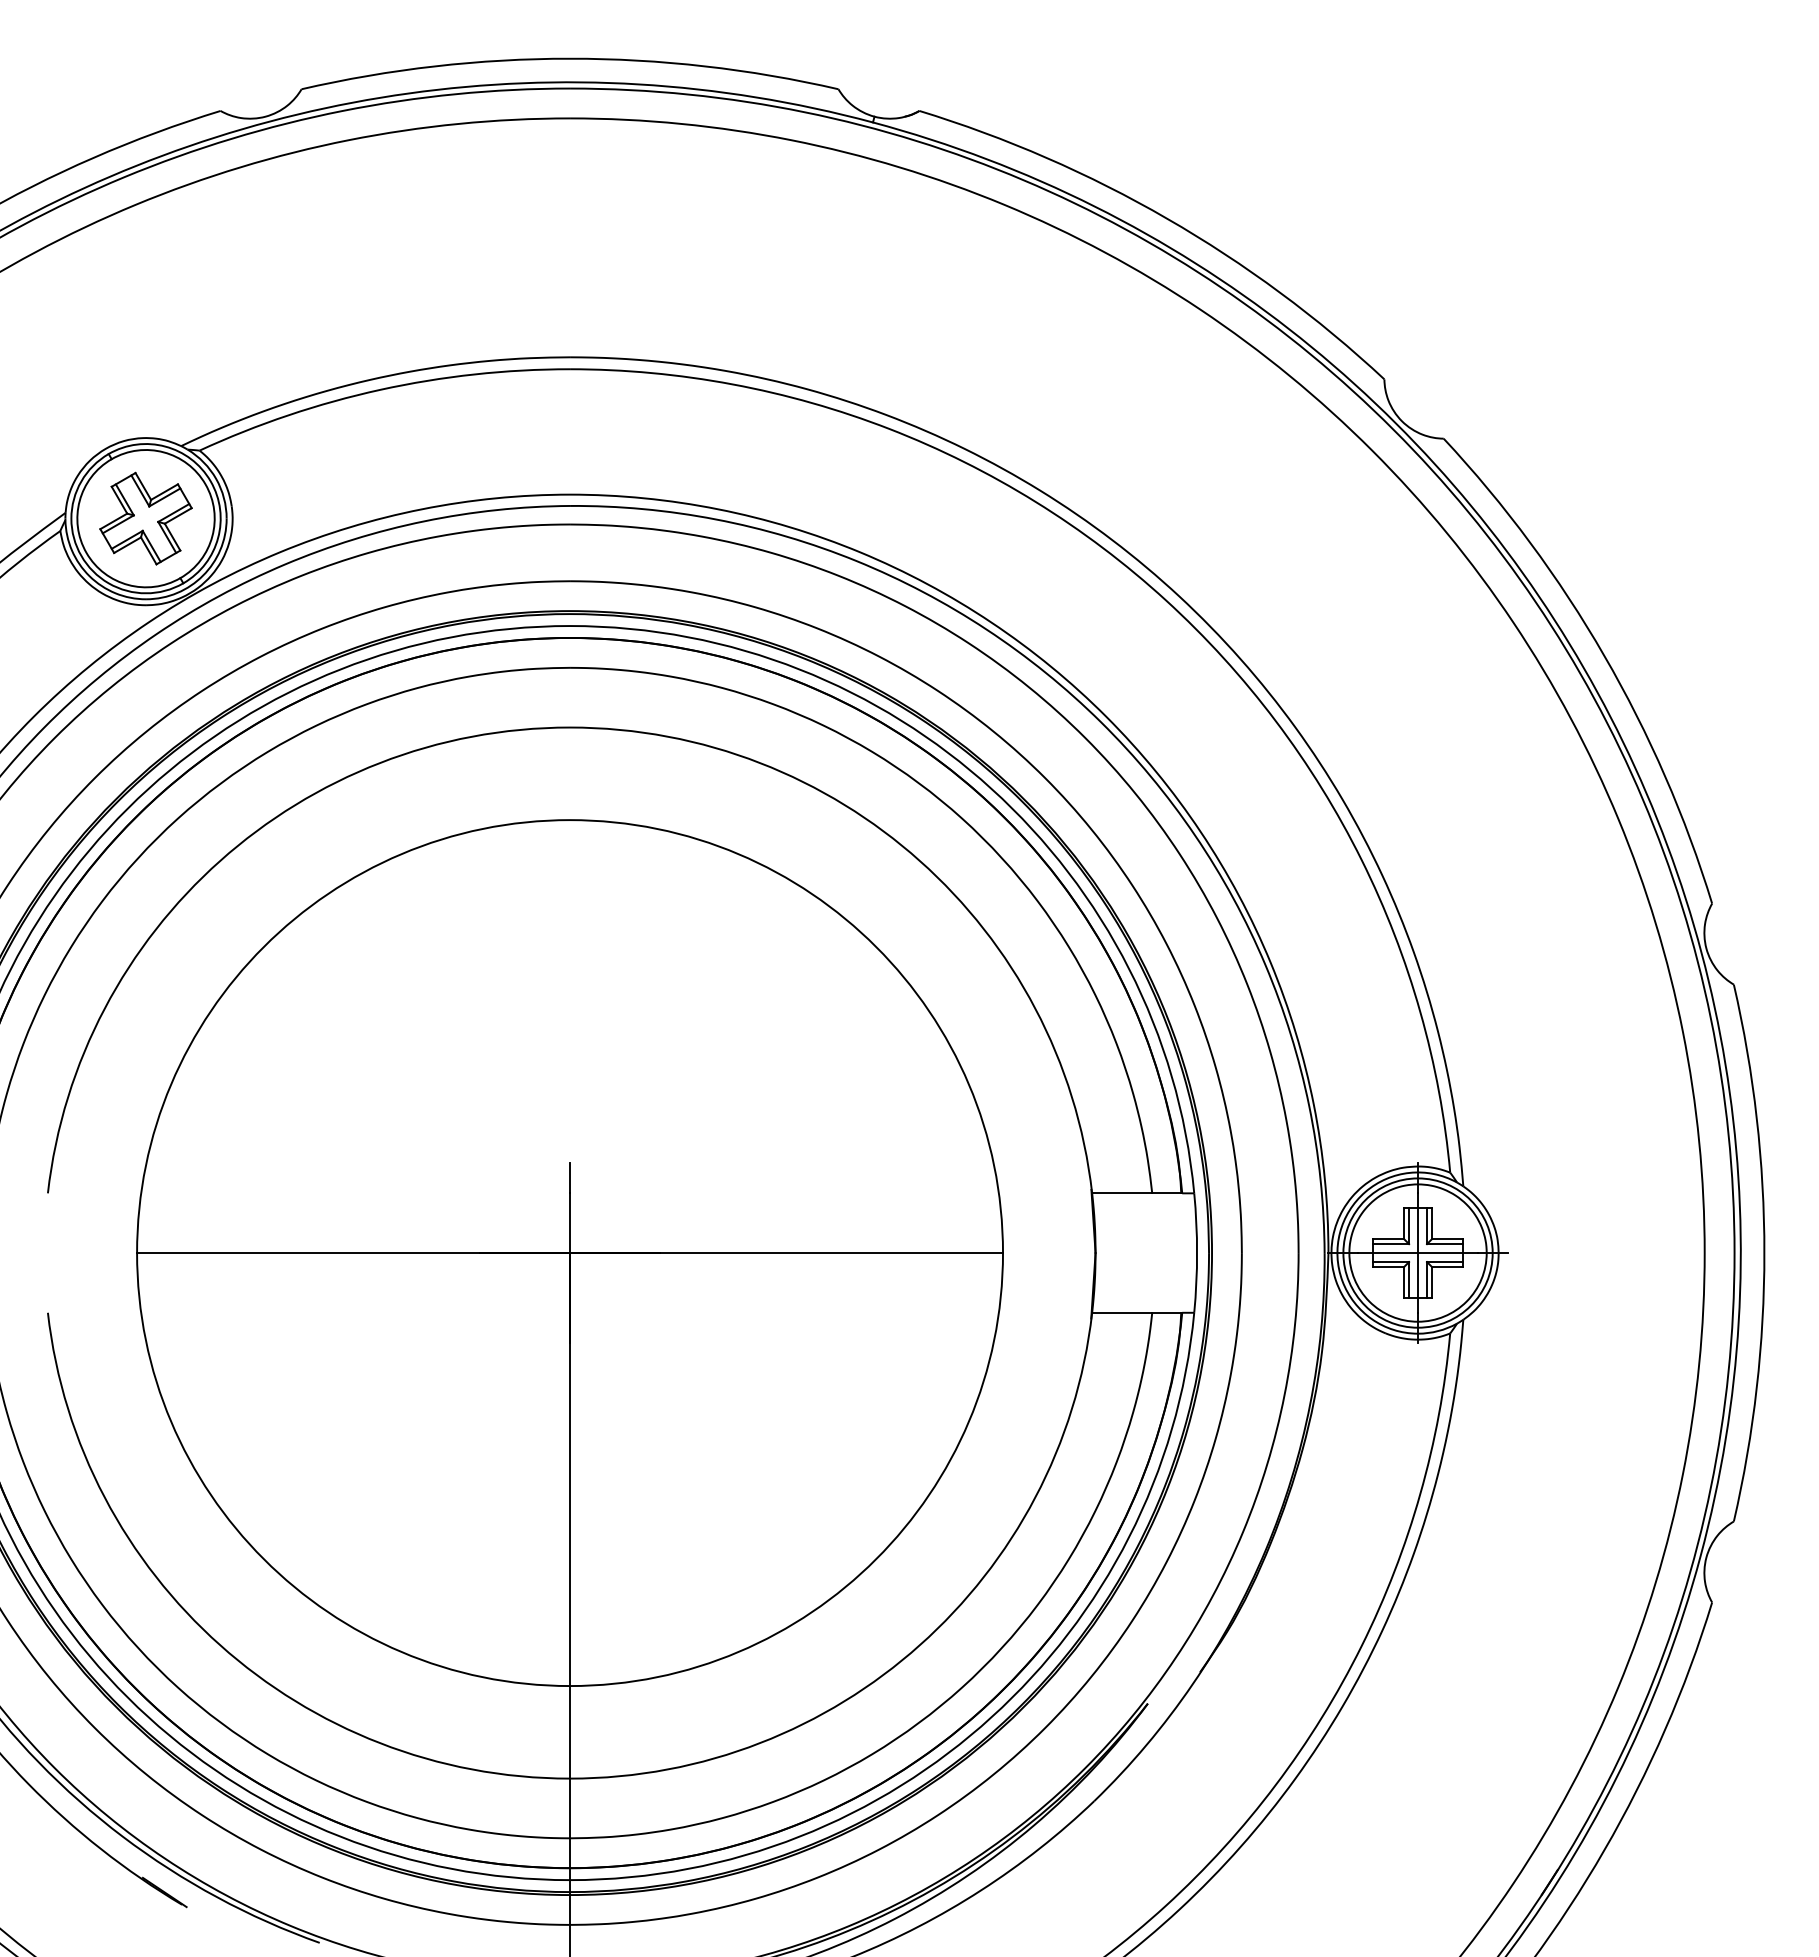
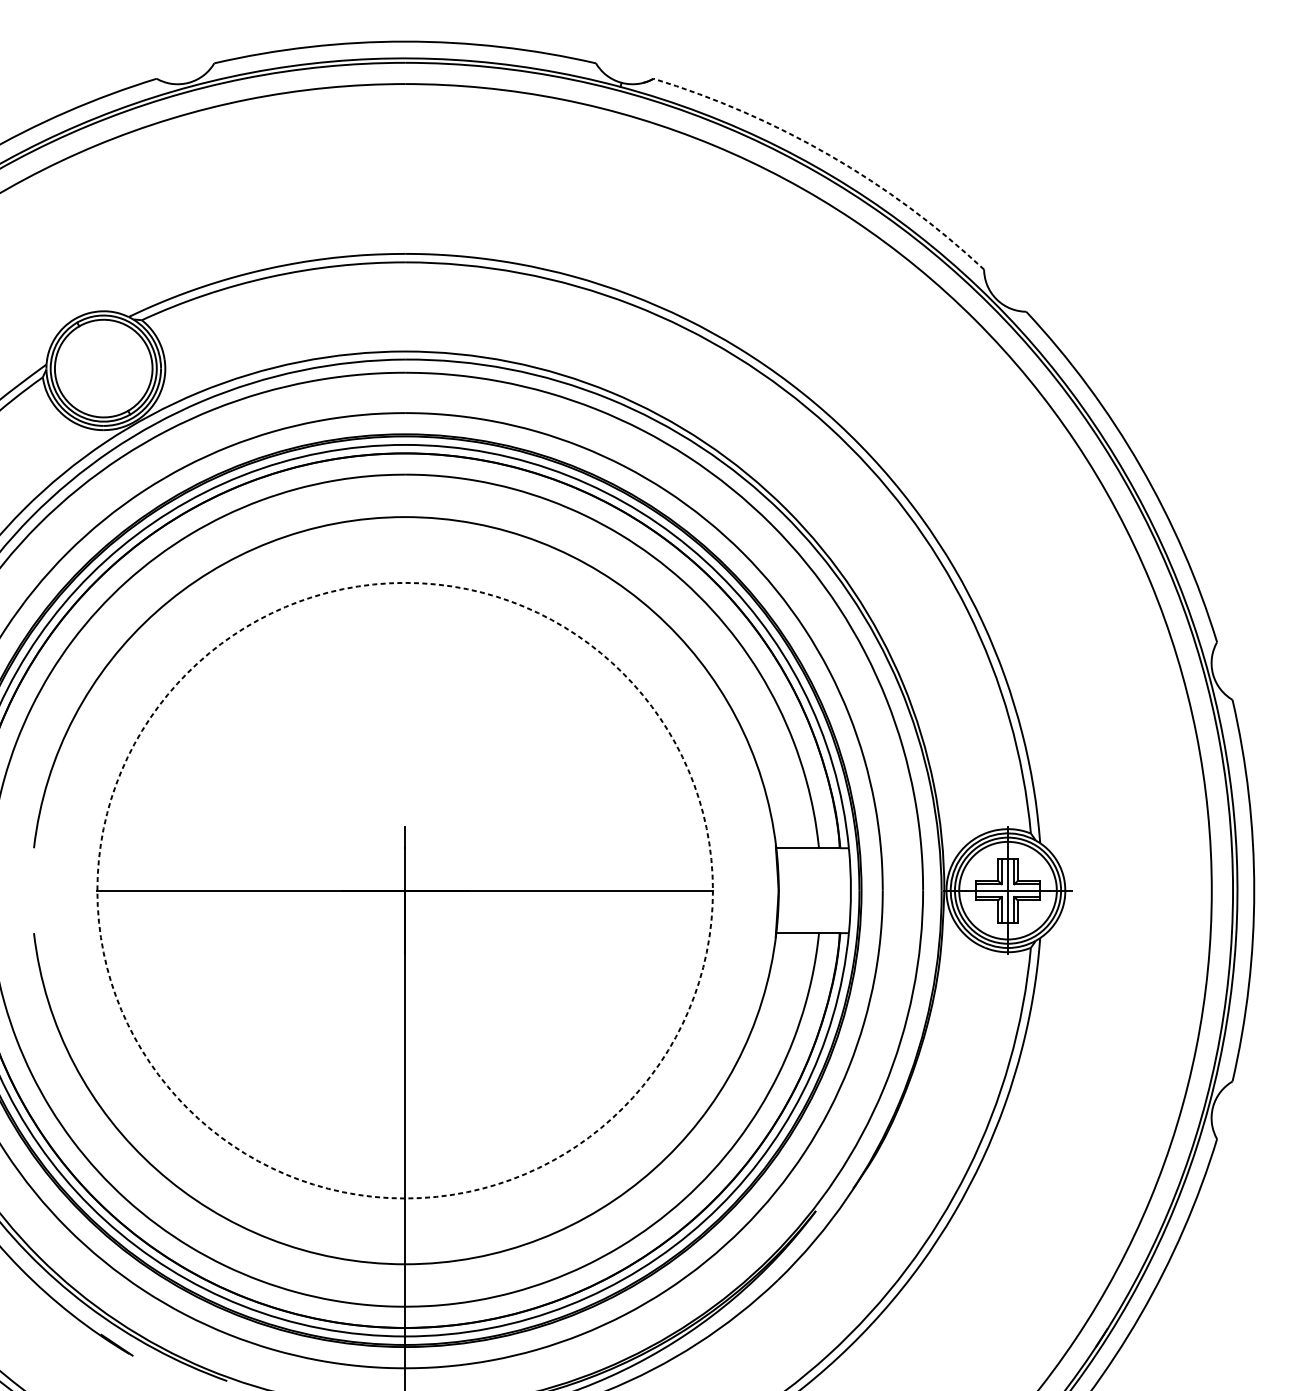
arc: (1167, 218) -> (829, 155), solid -> dashed
part: (145, 518) -> (103, 368), removed
circle: (570, 1253) -> (405, 890), solid -> dashed

